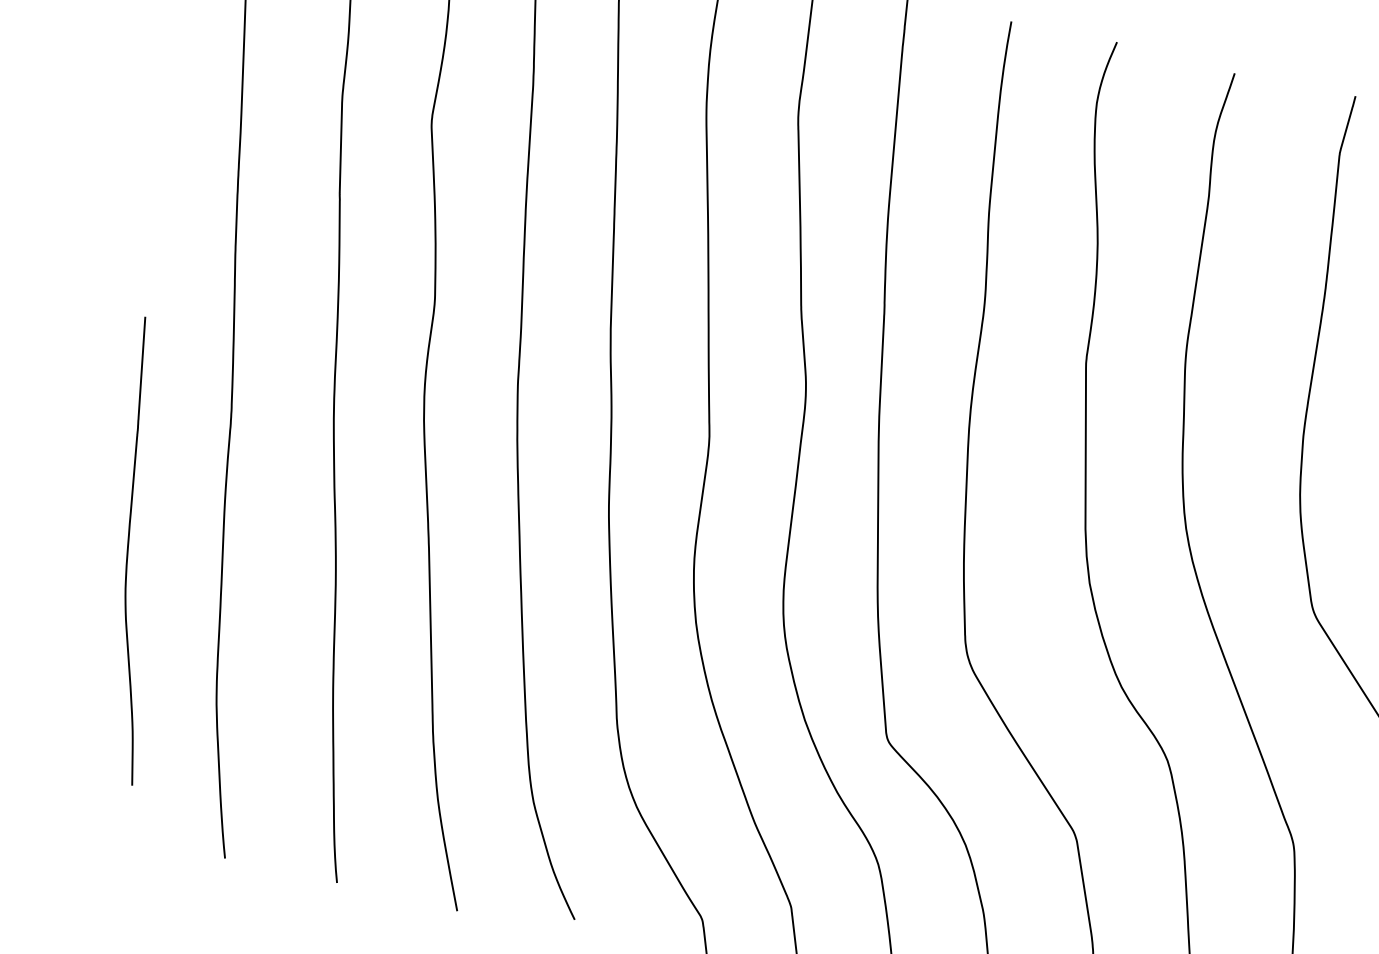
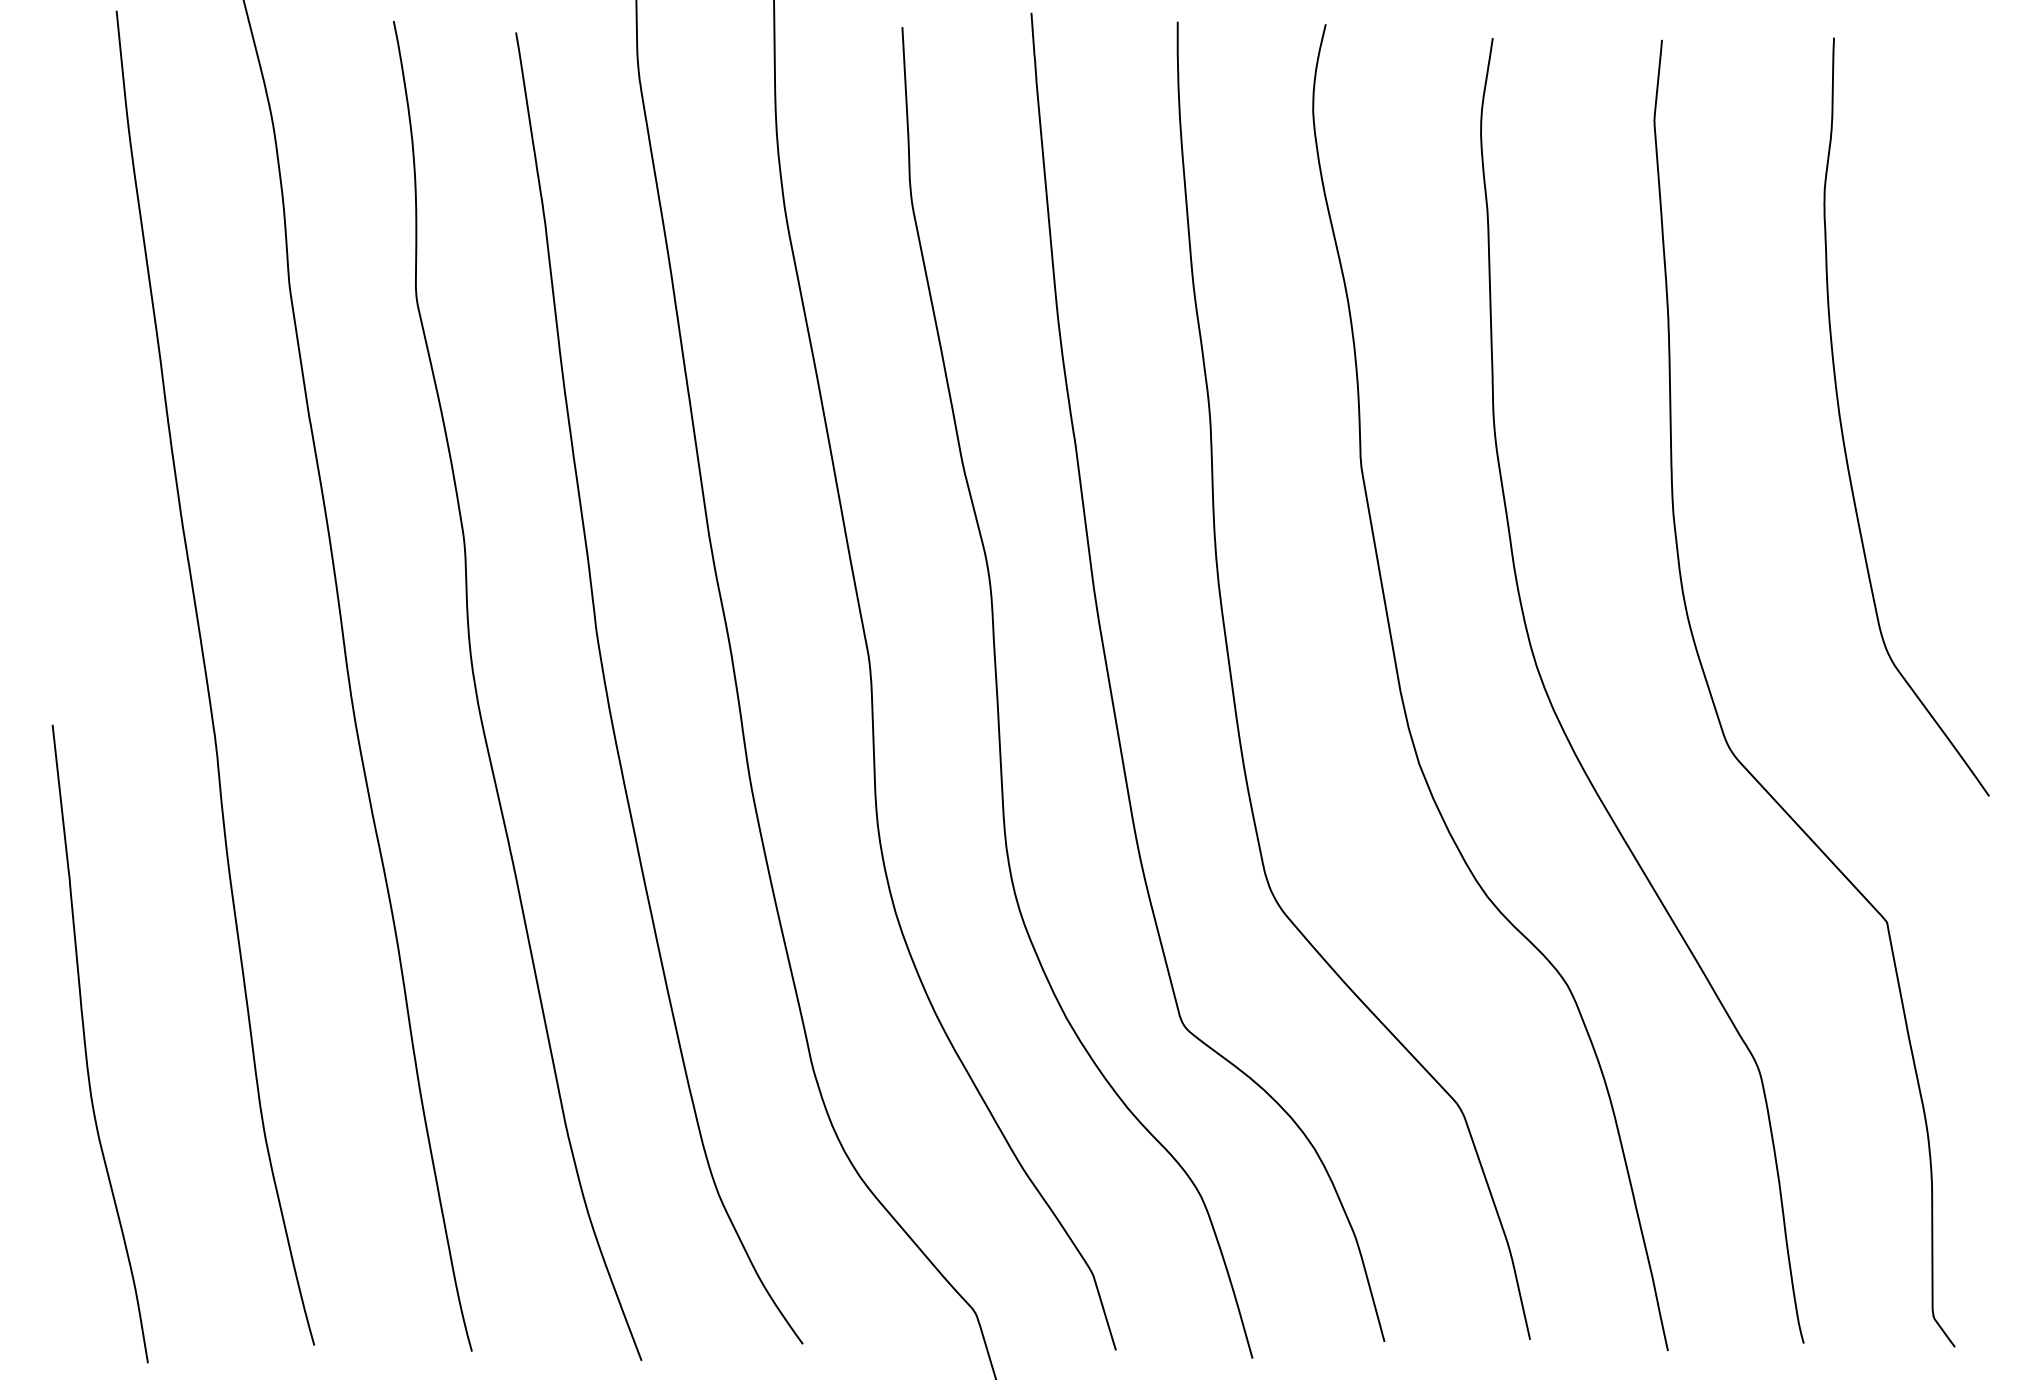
curve: (128, 550) -> (86, 1045), moved

